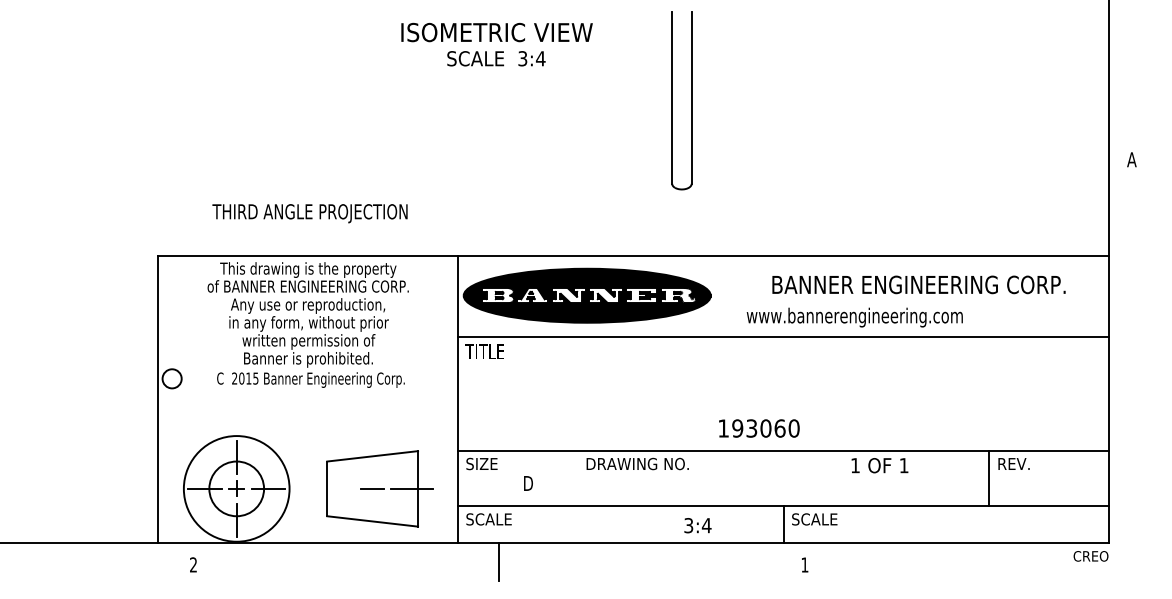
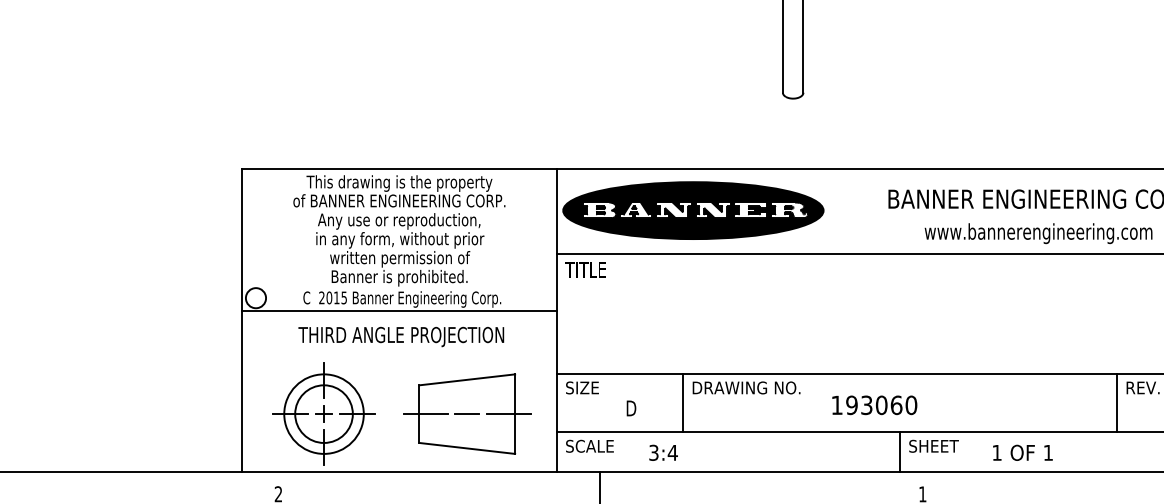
text: (309, 213) -> (400, 336), moved
text: (854, 317) -> (1038, 233), moved
line: (307, 390) -> (398, 310), added
text: (759, 428) -> (874, 405), moved
text: (879, 465) -> (1022, 452), moved
line: (577, 477) -> (683, 402), added
circle: (236, 488) -> (323, 413), size x0.71
line: (332, 488) -> (424, 413), added
text: (820, 519) -> (939, 446), SCALE -> SHEET
text: (697, 525) -> (663, 452), moved

